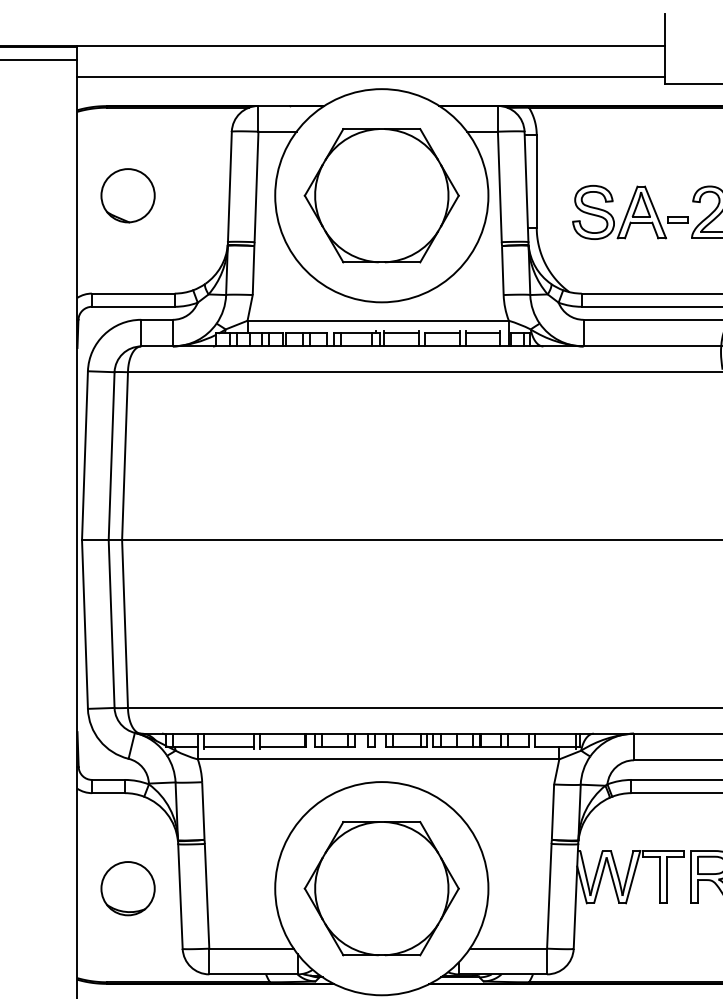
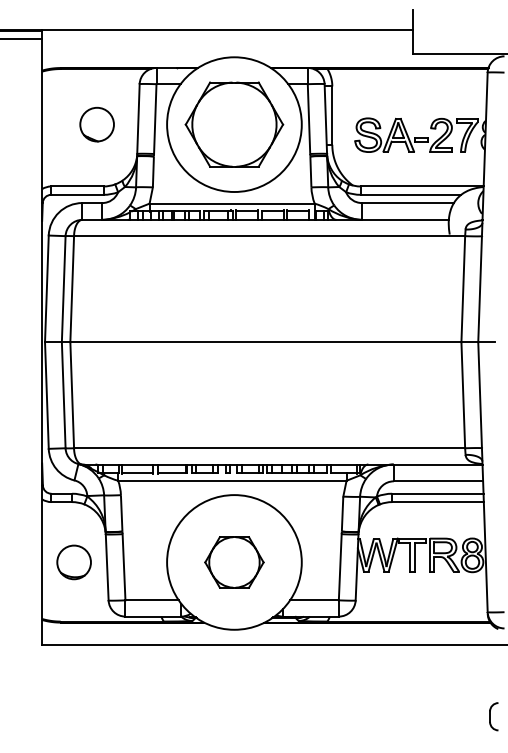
line: (370, 76) -> (227, 49), removed
part: (127, 195) -> (96, 124), moved
part: (381, 888) -> (234, 562), size x0.6

